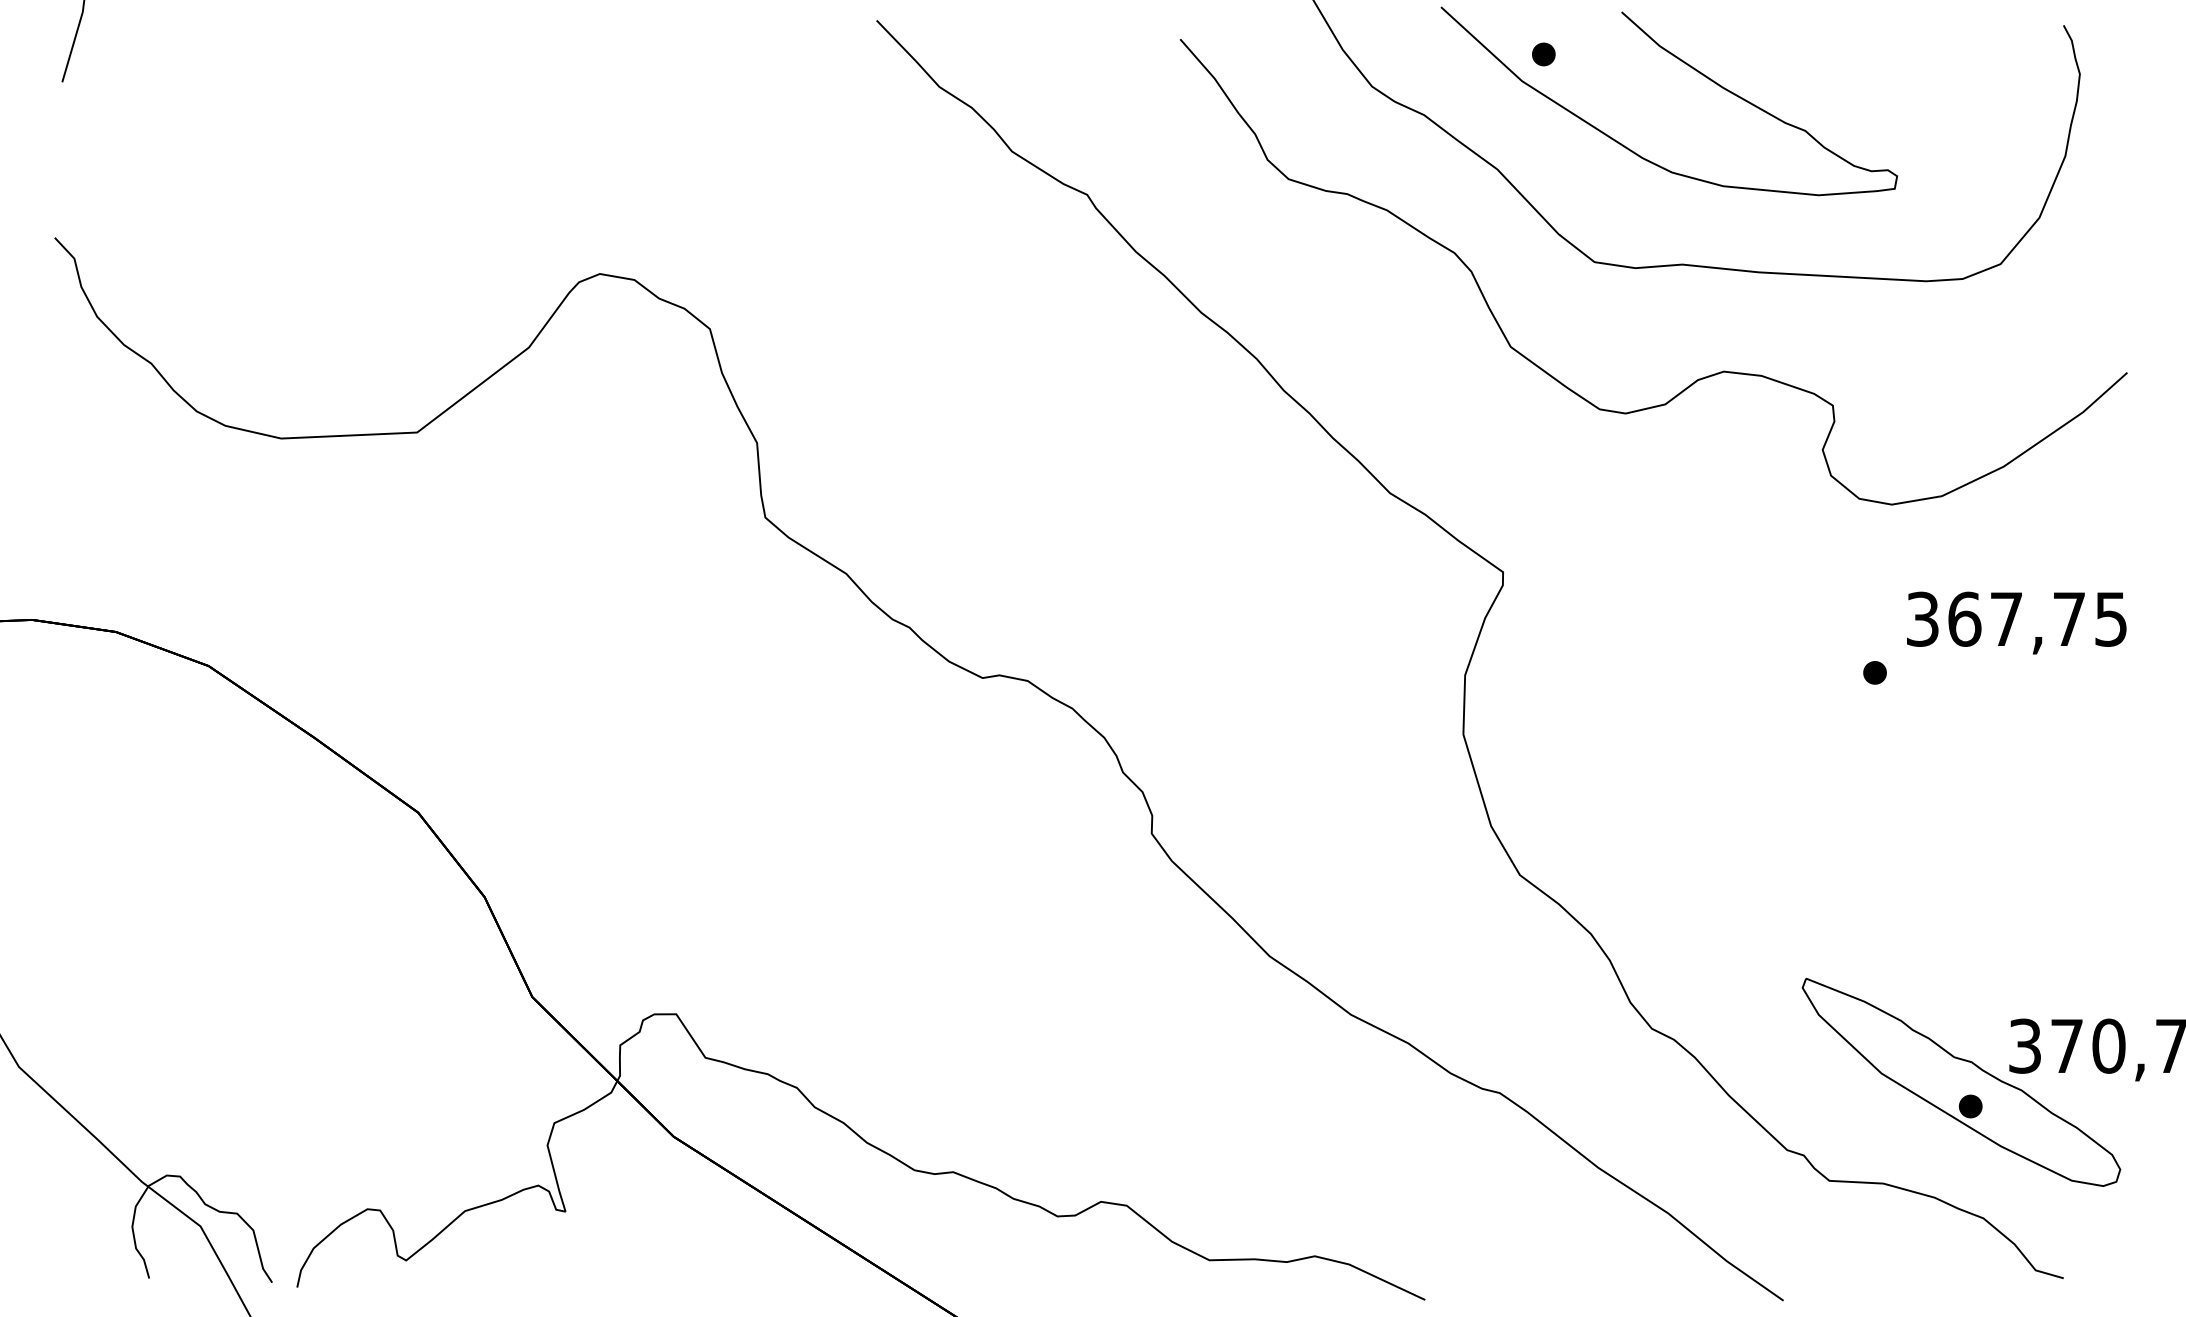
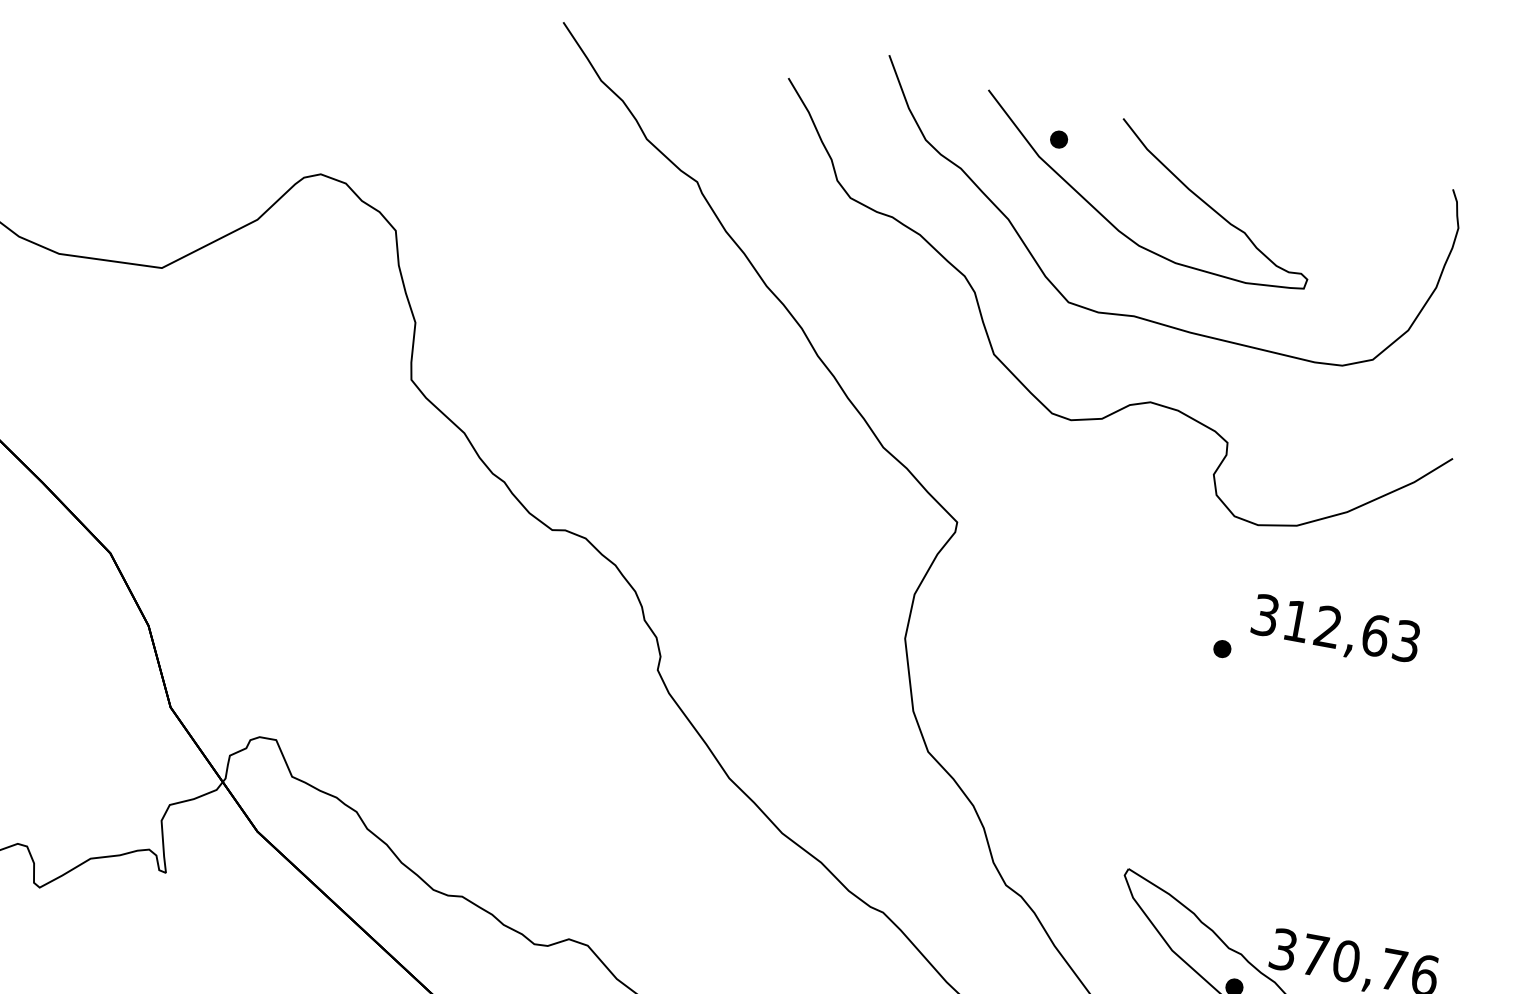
text: (2037, 618) -> (1351, 630), 367,75 -> 312,63

